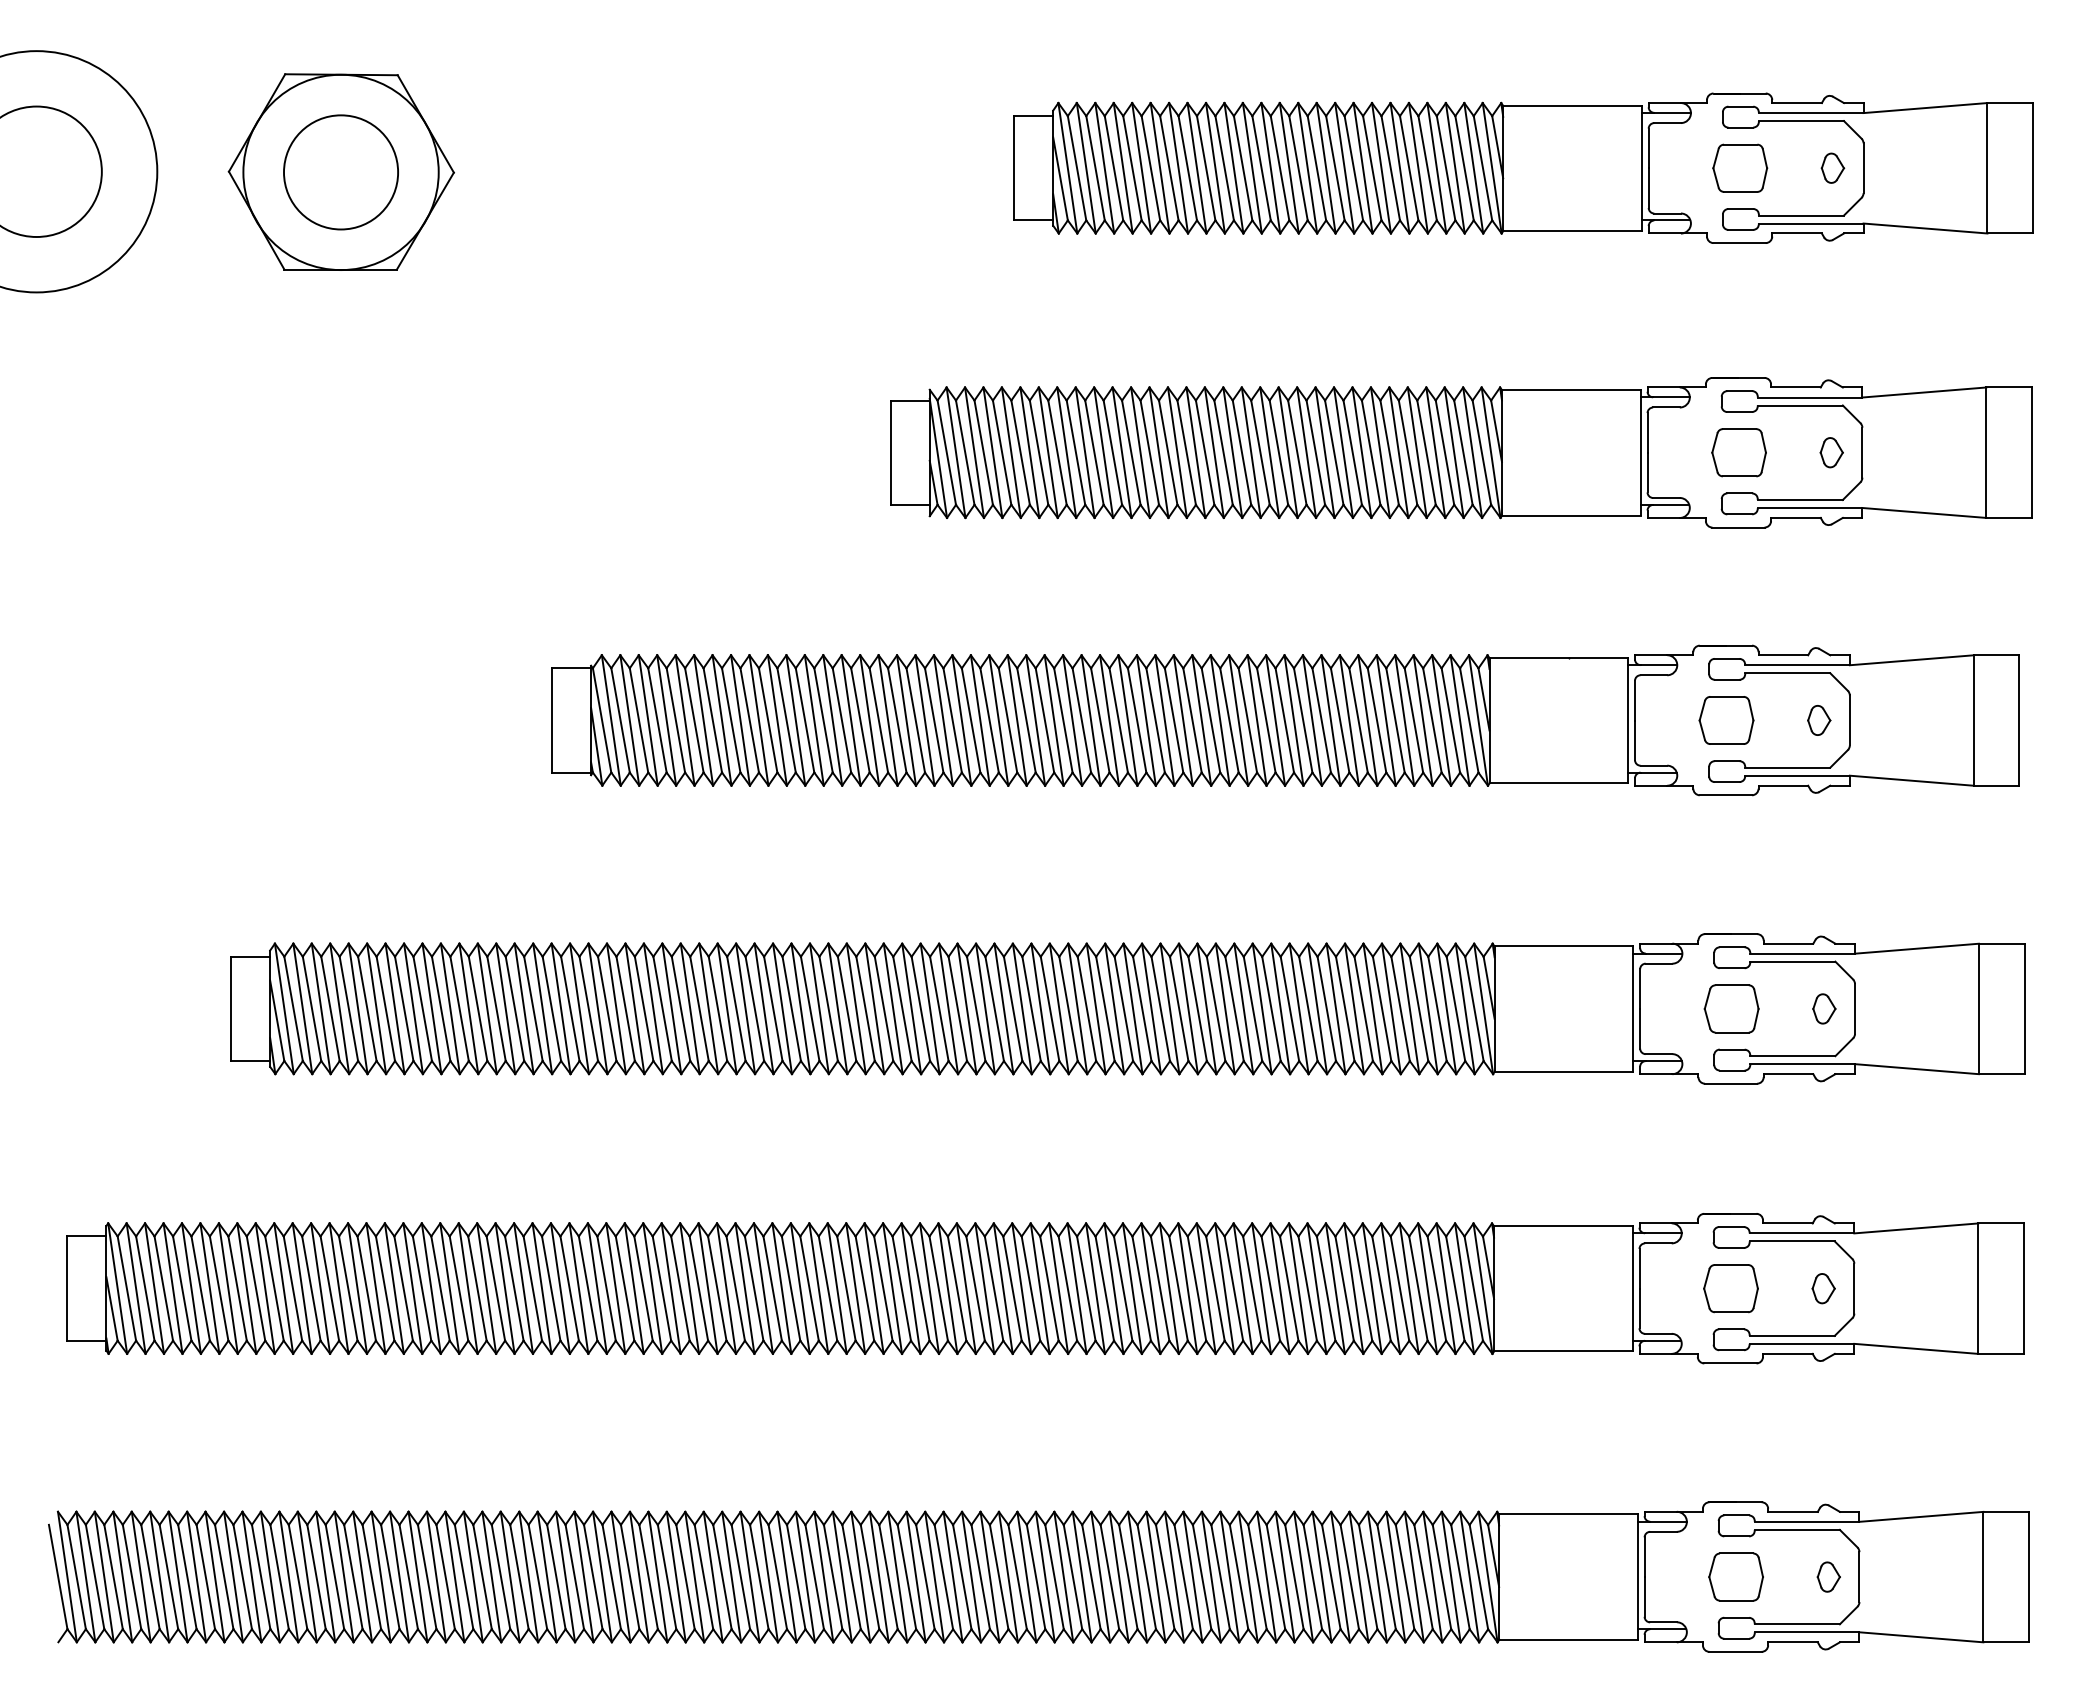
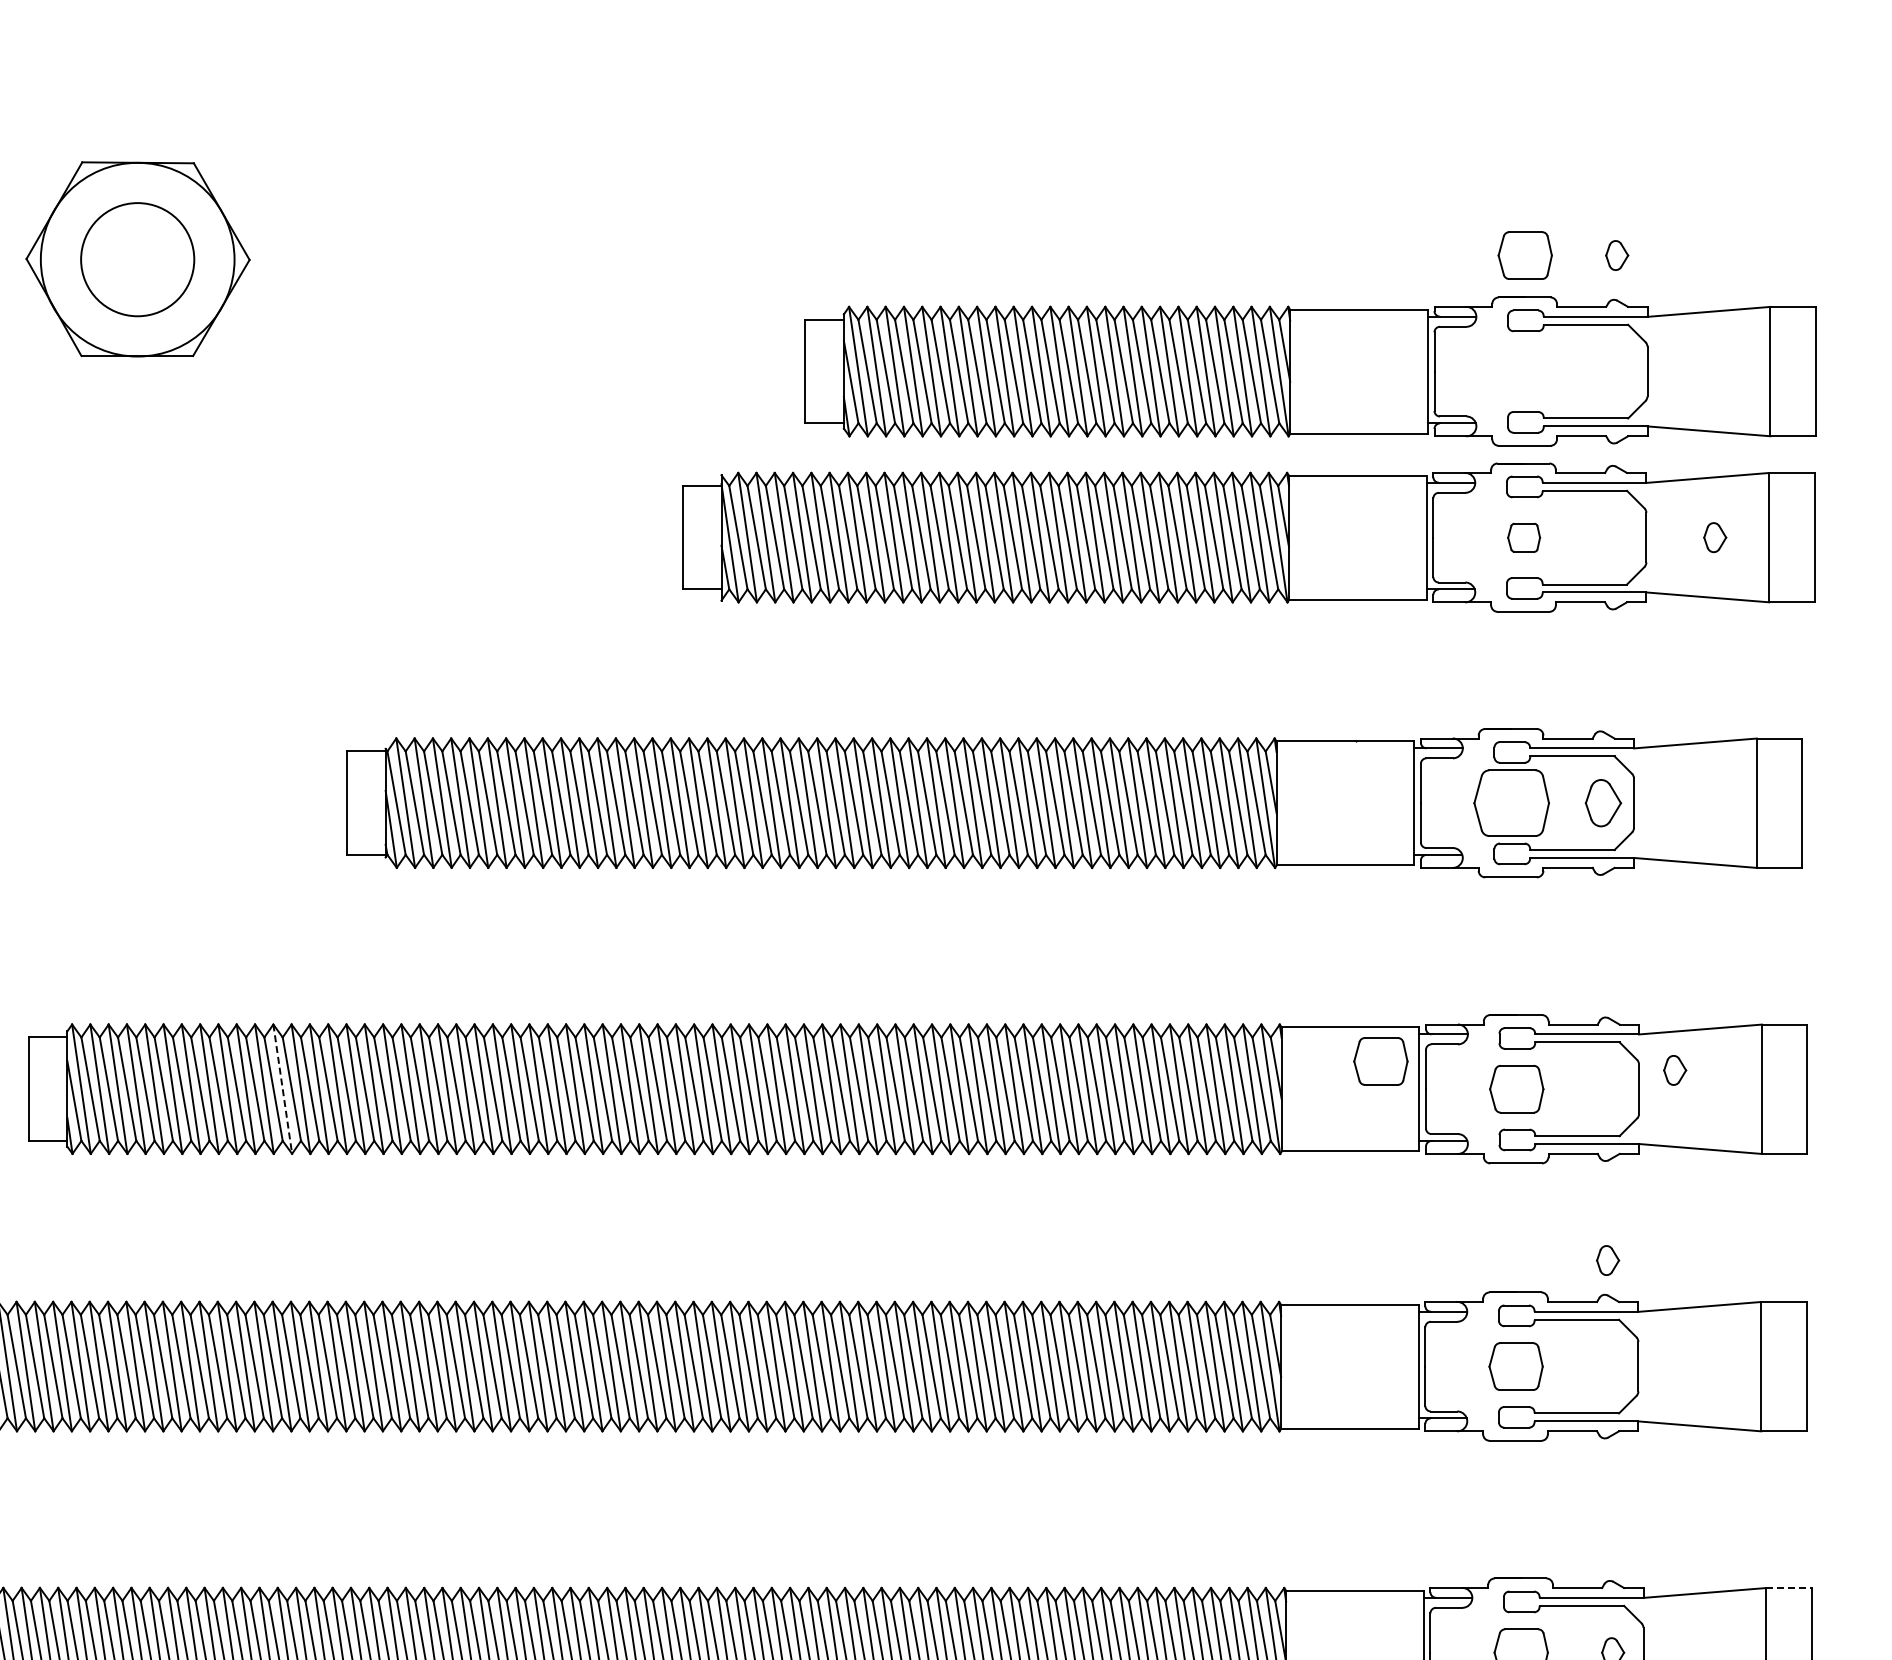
part: (1523, 167) -> (1310, 370), moved
part: (1738, 452) -> (1523, 537), size x0.6
part: (1831, 452) -> (1714, 537), moved
part: (1726, 720) -> (1511, 803), size x1.4
part: (1819, 720) -> (1603, 803), size x1.6
part: (1594, 980) -> (1380, 1061), added
line: (487, 1008) -> (282, 1088), solid -> dashed
part: (1824, 1008) -> (1675, 1069), moved
part: (1823, 1288) -> (1607, 1260), moved
line: (2006, 1511) -> (1789, 1587), solid -> dashed

